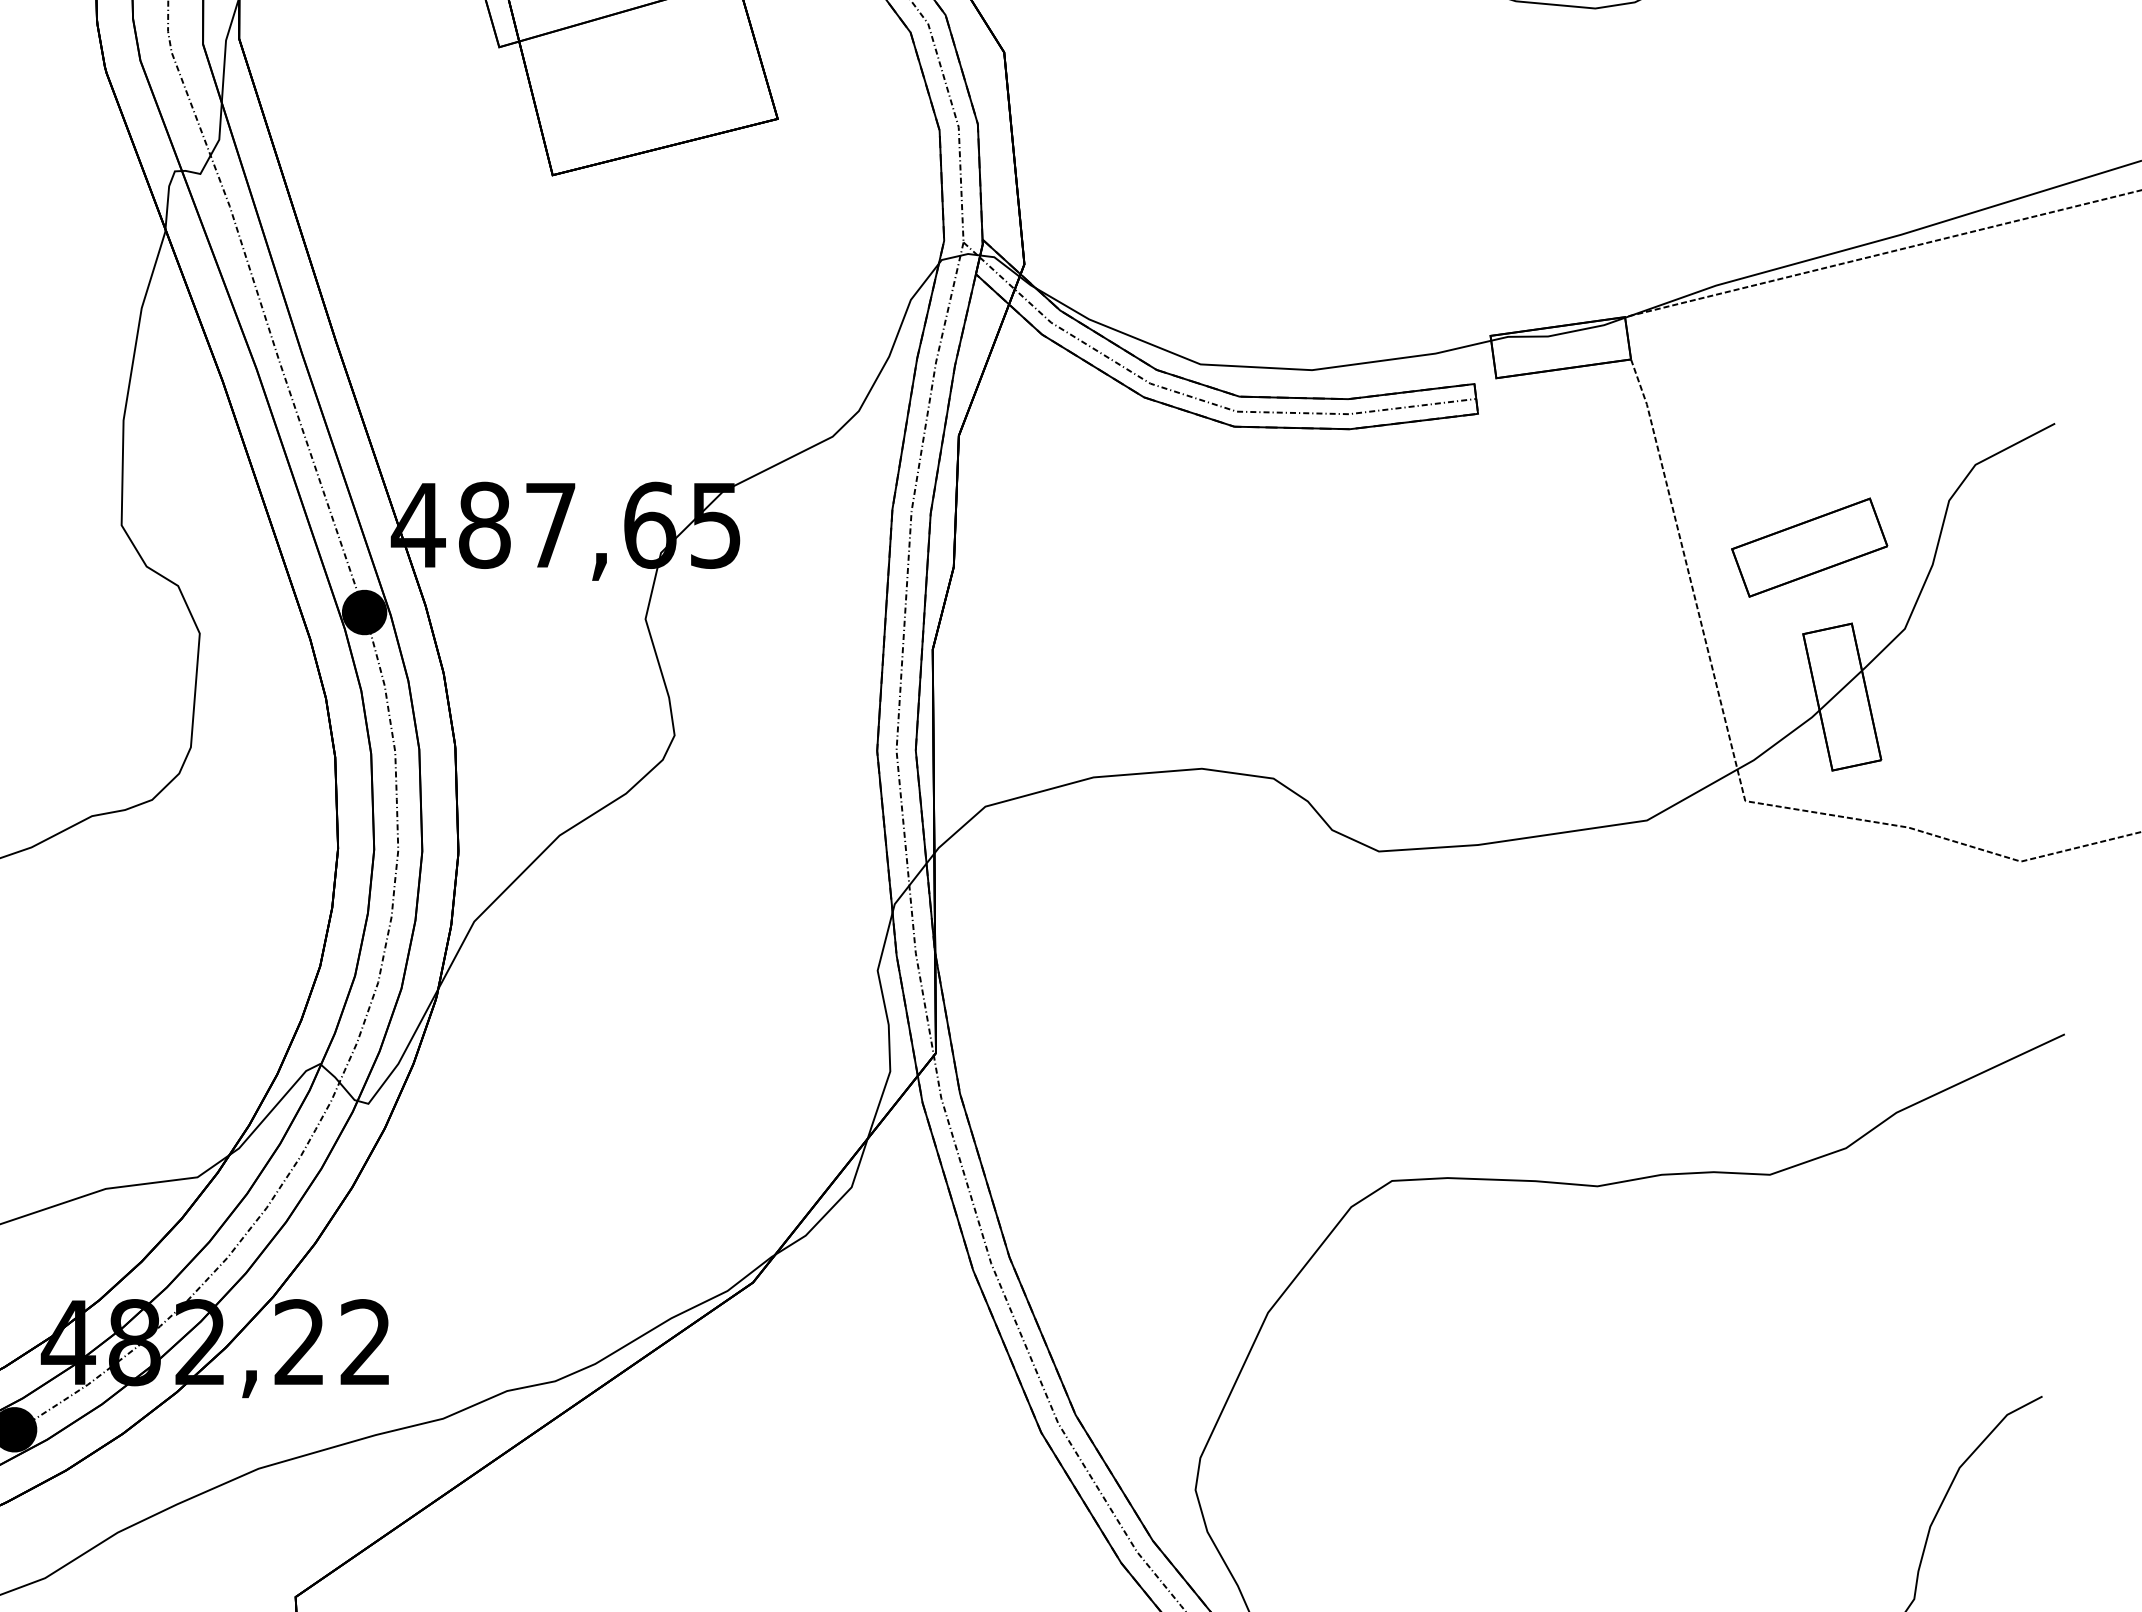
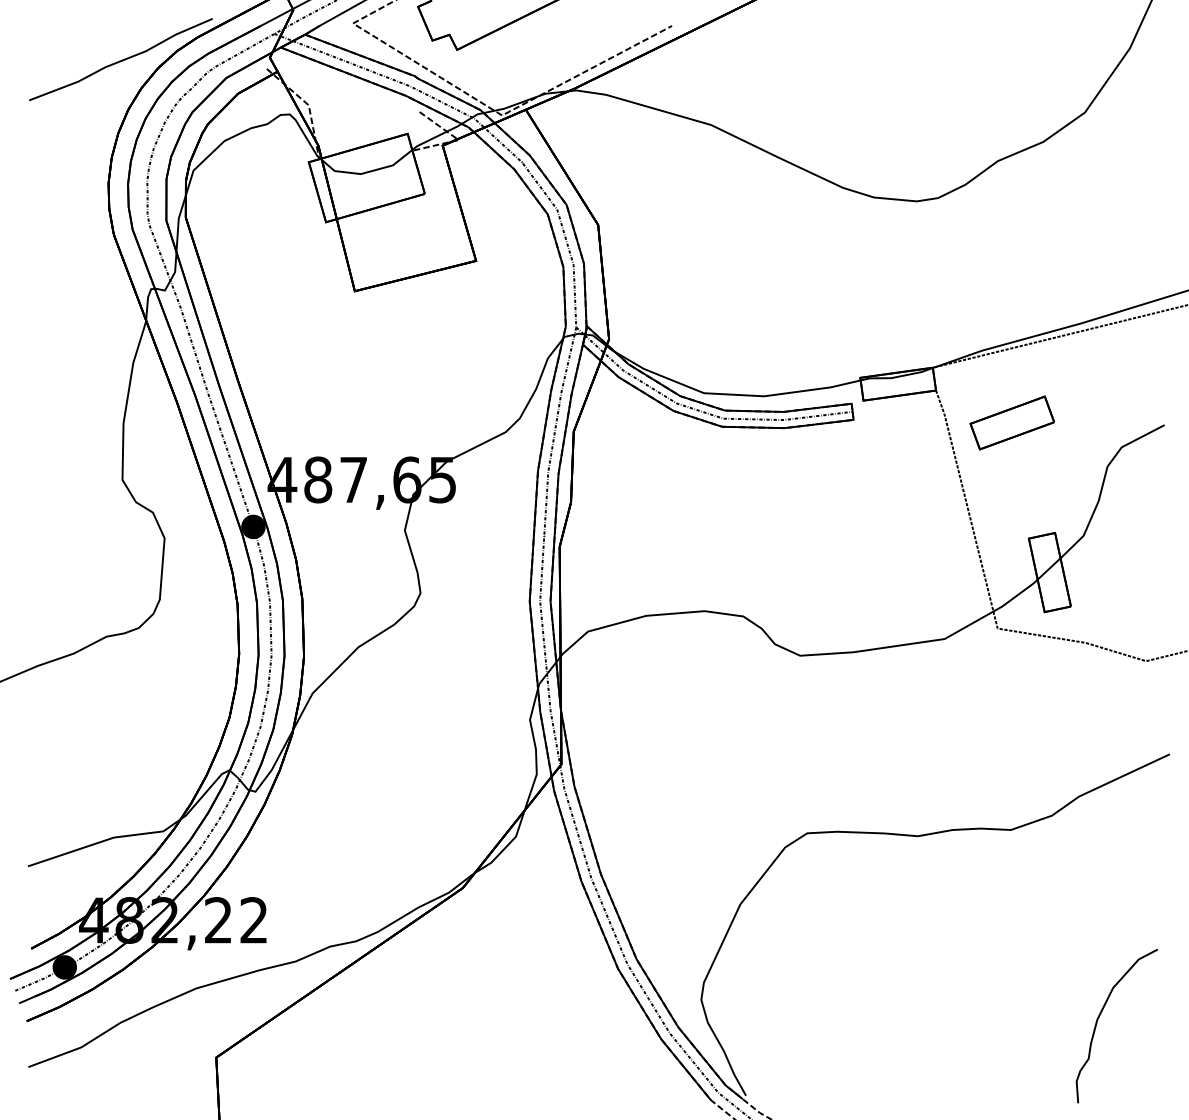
part: (1808, 546) -> (1011, 422), moved

